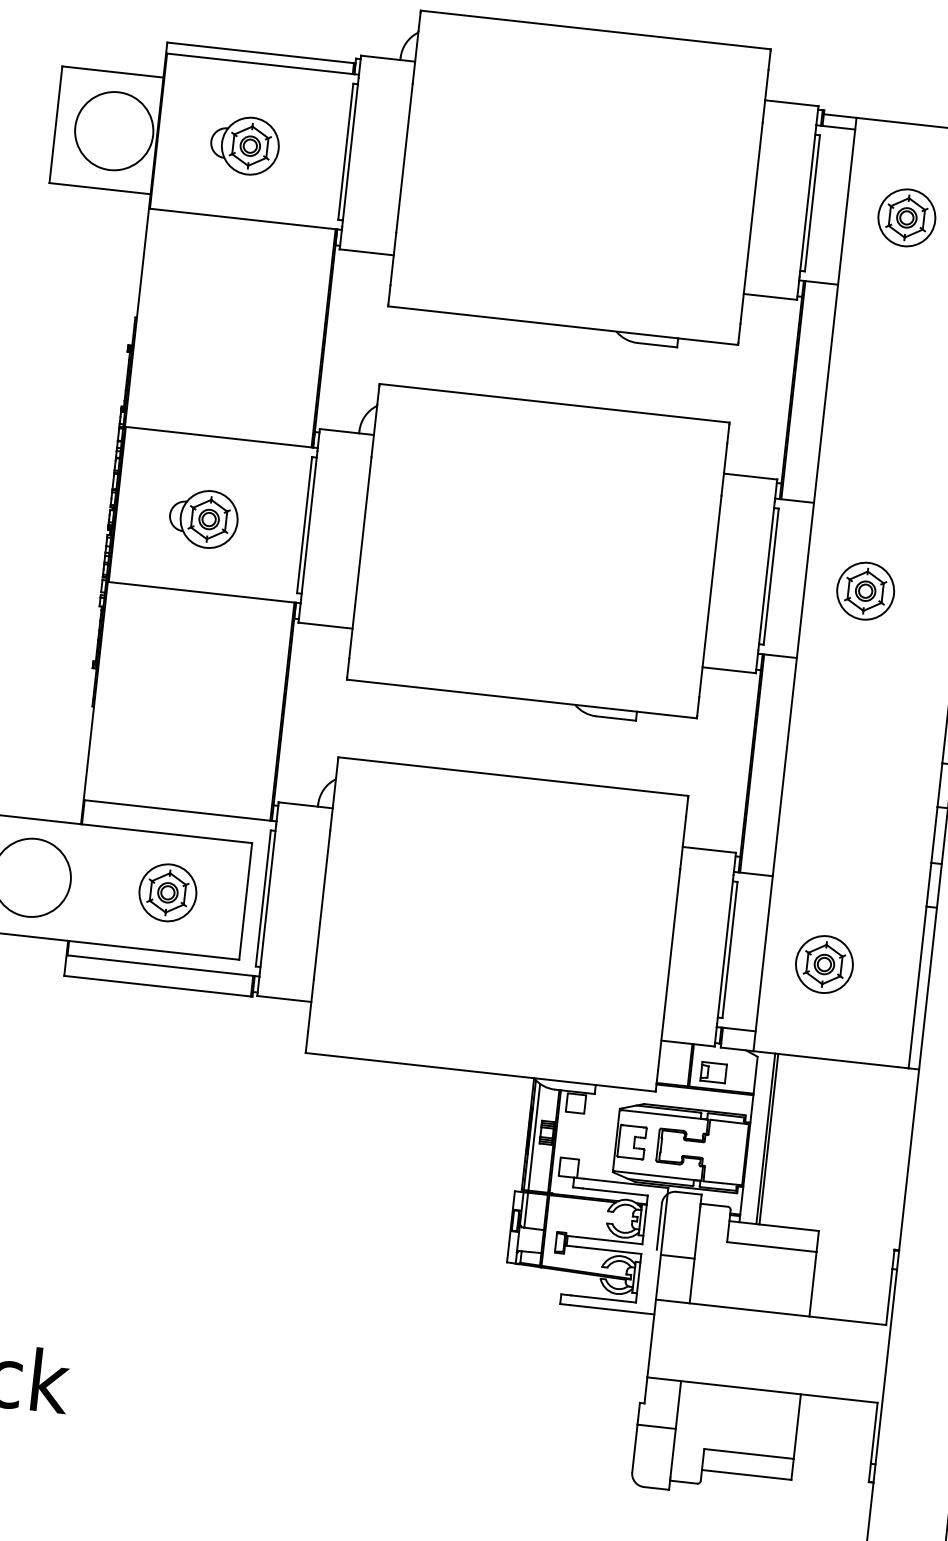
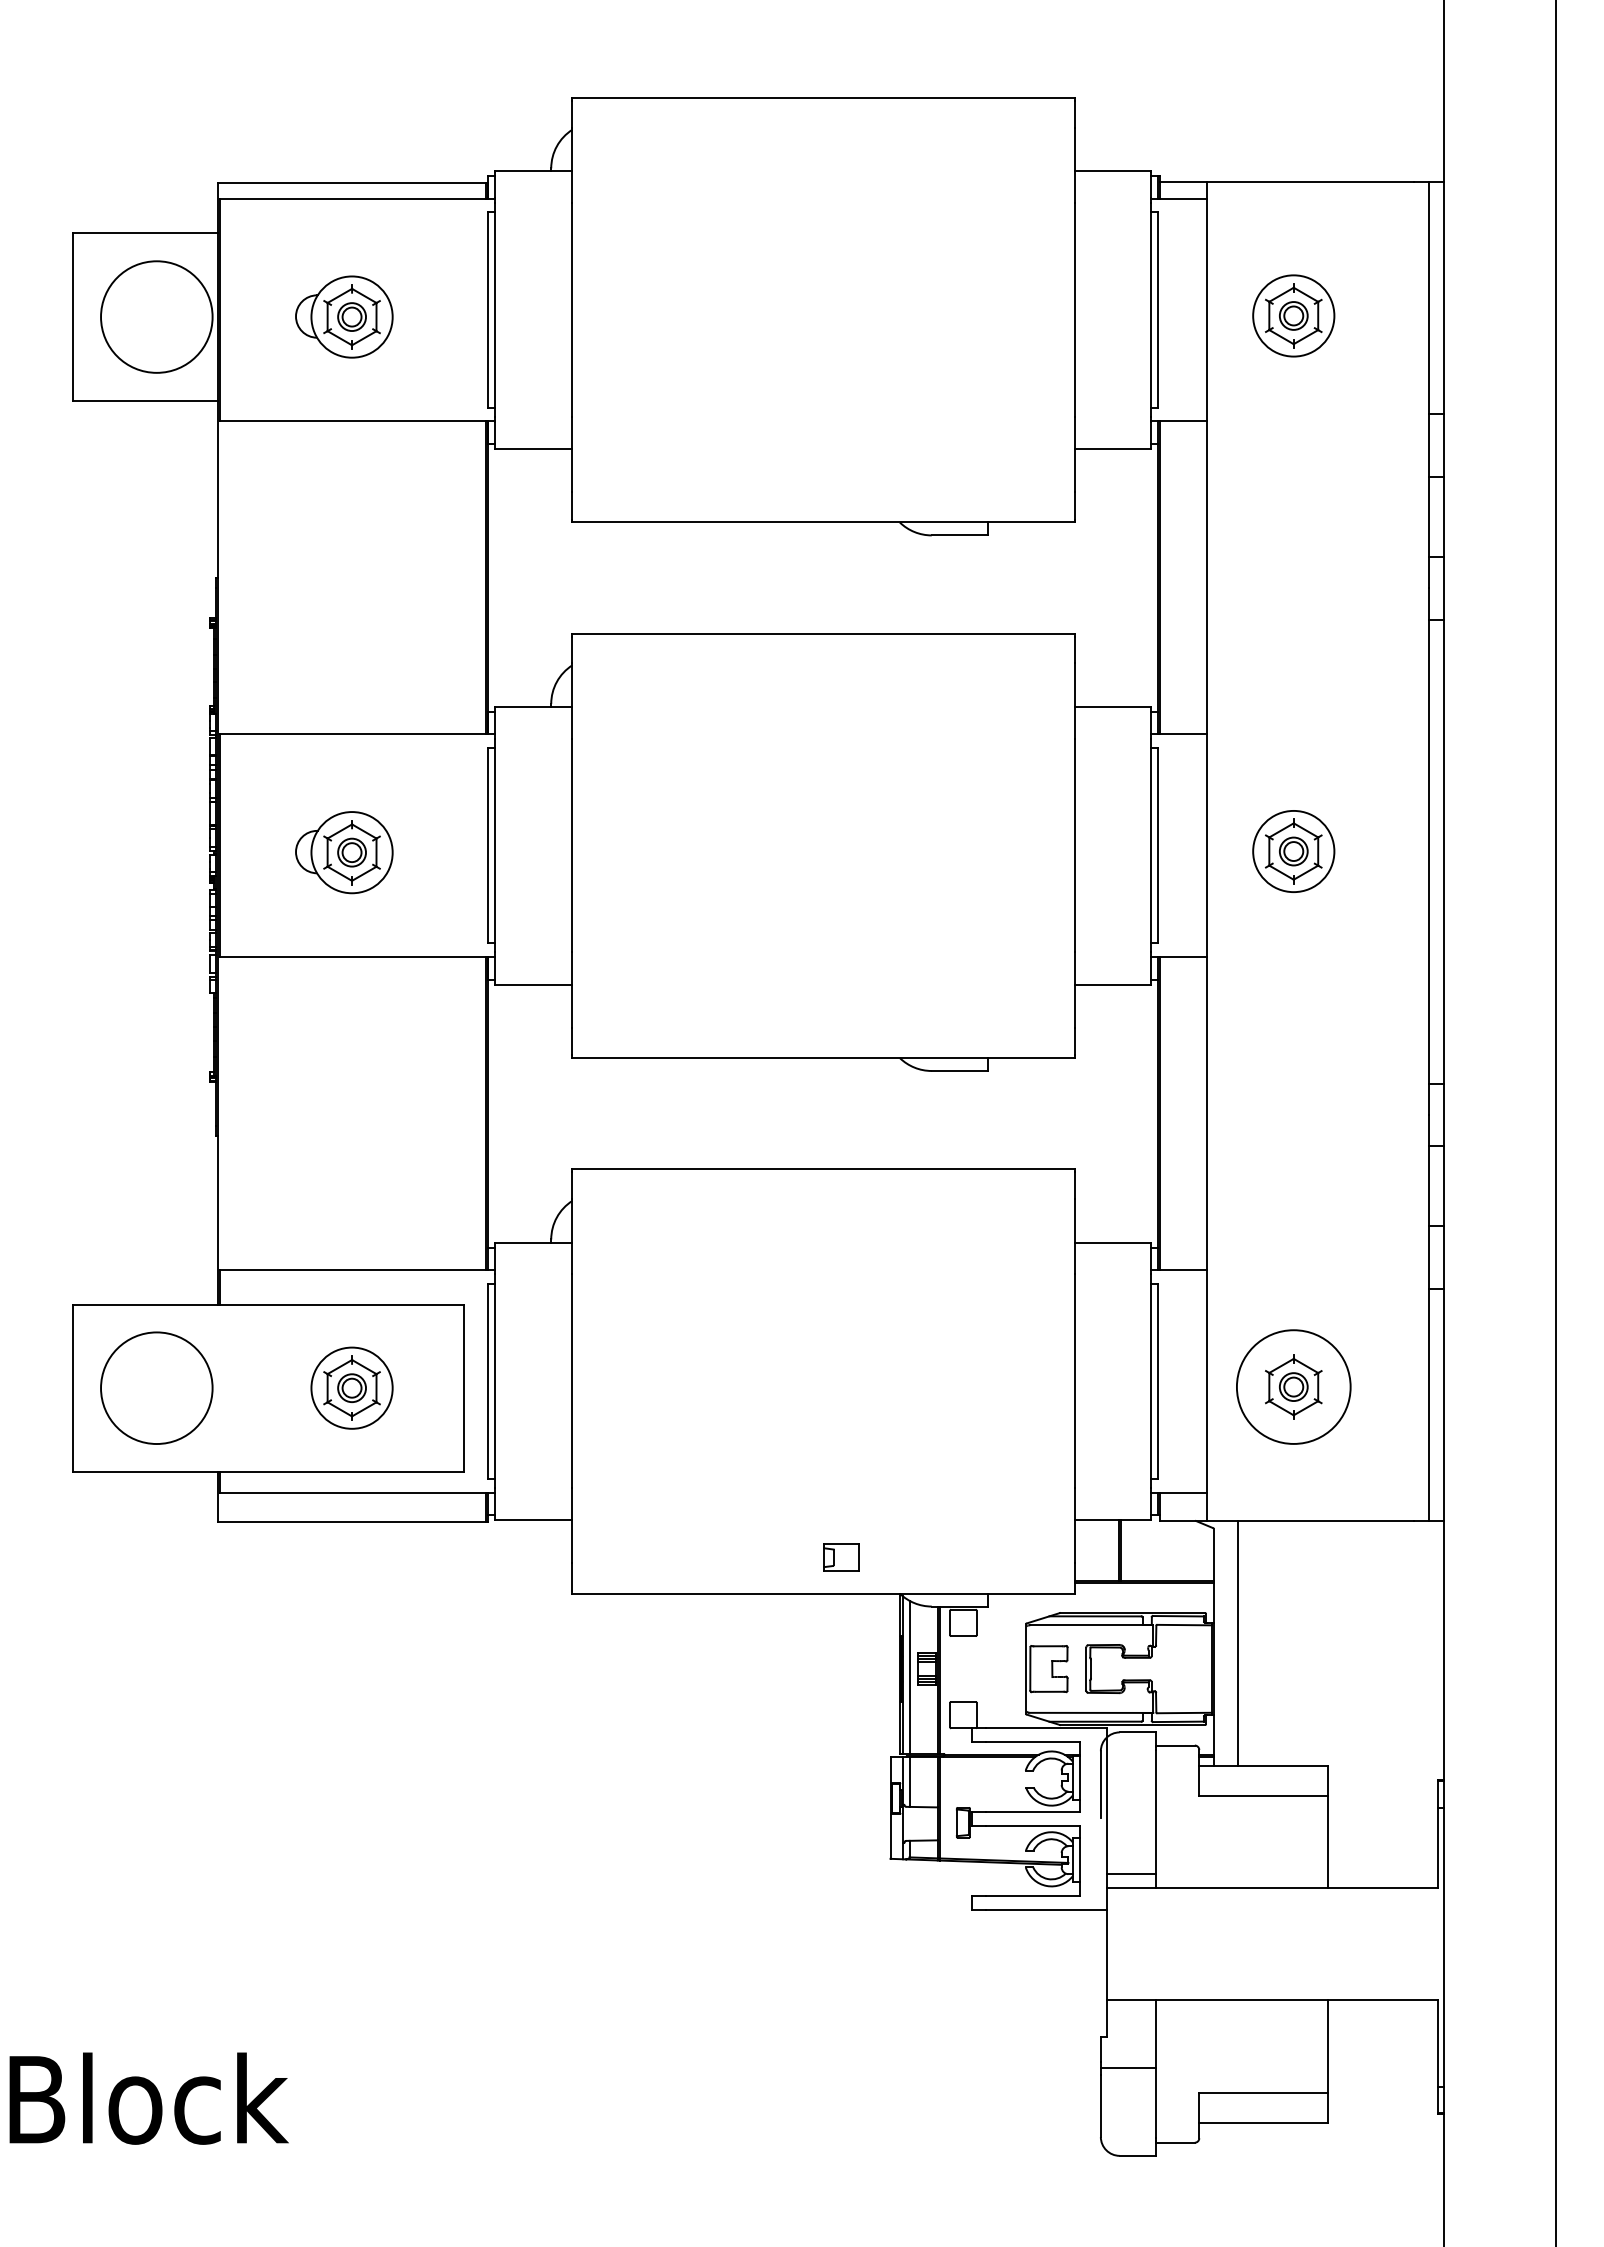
circle: (824, 964) -> (1293, 1386), size x1.4
part: (713, 1072) -> (841, 1557), moved
line: (769, 1138) -> (1242, 1642), removed
line: (677, 1256) -> (1131, 1874), moved

